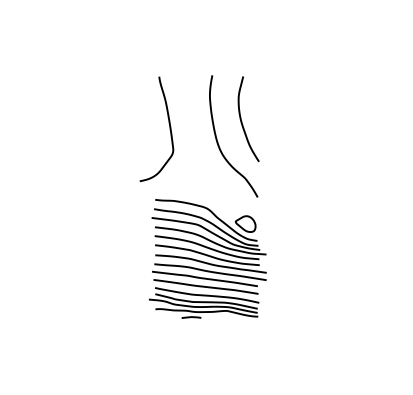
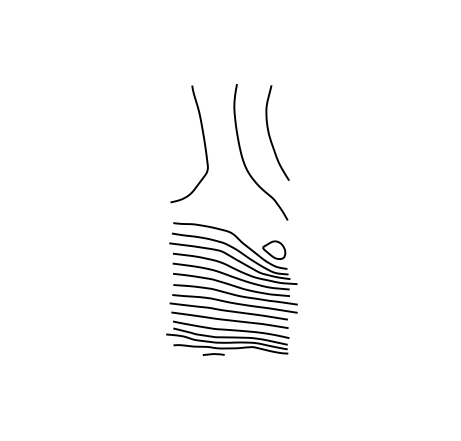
curve: (169, 129) -> (203, 144), moved

